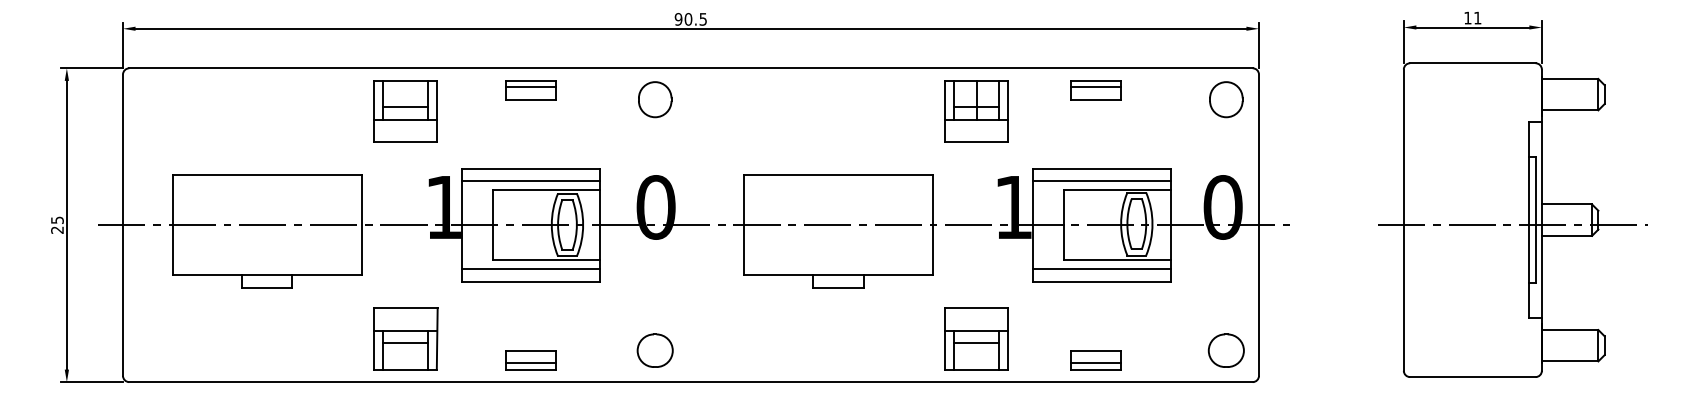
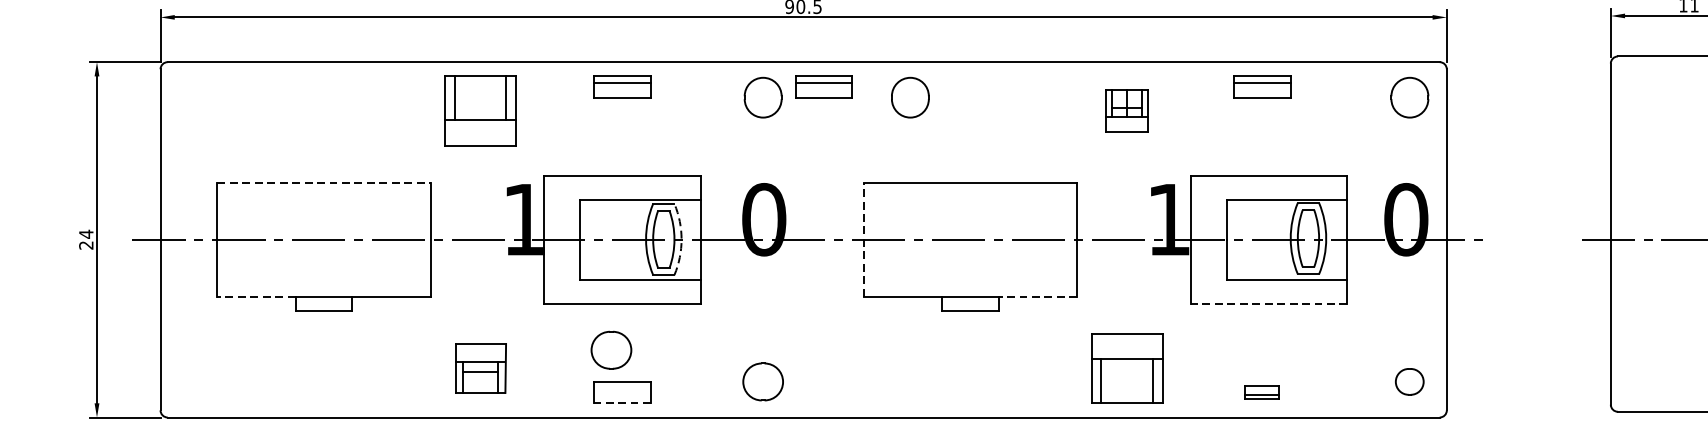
part: (708, 90) -> (823, 87), added
part: (785, 99) -> (910, 97), added
line: (405, 107) -> (480, 106), removed
part: (976, 111) -> (1126, 111), size x0.6
line: (267, 175) -> (324, 183), solid -> dashed
line: (530, 181) -> (621, 190), removed
line: (1102, 181) -> (1269, 190), removed
text: (57, 220) -> (86, 234), 25 -> 24
arc: (583, 224) -> (681, 239), solid -> dashed
line: (744, 224) -> (864, 239), solid -> dashed
line: (530, 269) -> (621, 289), removed
line: (1102, 269) -> (1269, 289), removed
line: (207, 275) -> (256, 296), solid -> dashed
line: (898, 275) -> (1038, 296), solid -> dashed
line: (1101, 281) -> (1268, 303), solid -> dashed
part: (520, 322) -> (610, 349), added
part: (405, 338) -> (480, 368), size x0.7
line: (976, 343) -> (1126, 373), removed
part: (1225, 350) -> (1408, 381), size x0.7
part: (1095, 360) -> (1261, 393), size x0.6
line: (530, 363) -> (621, 396), removed
line: (530, 369) -> (621, 403), solid -> dashed

